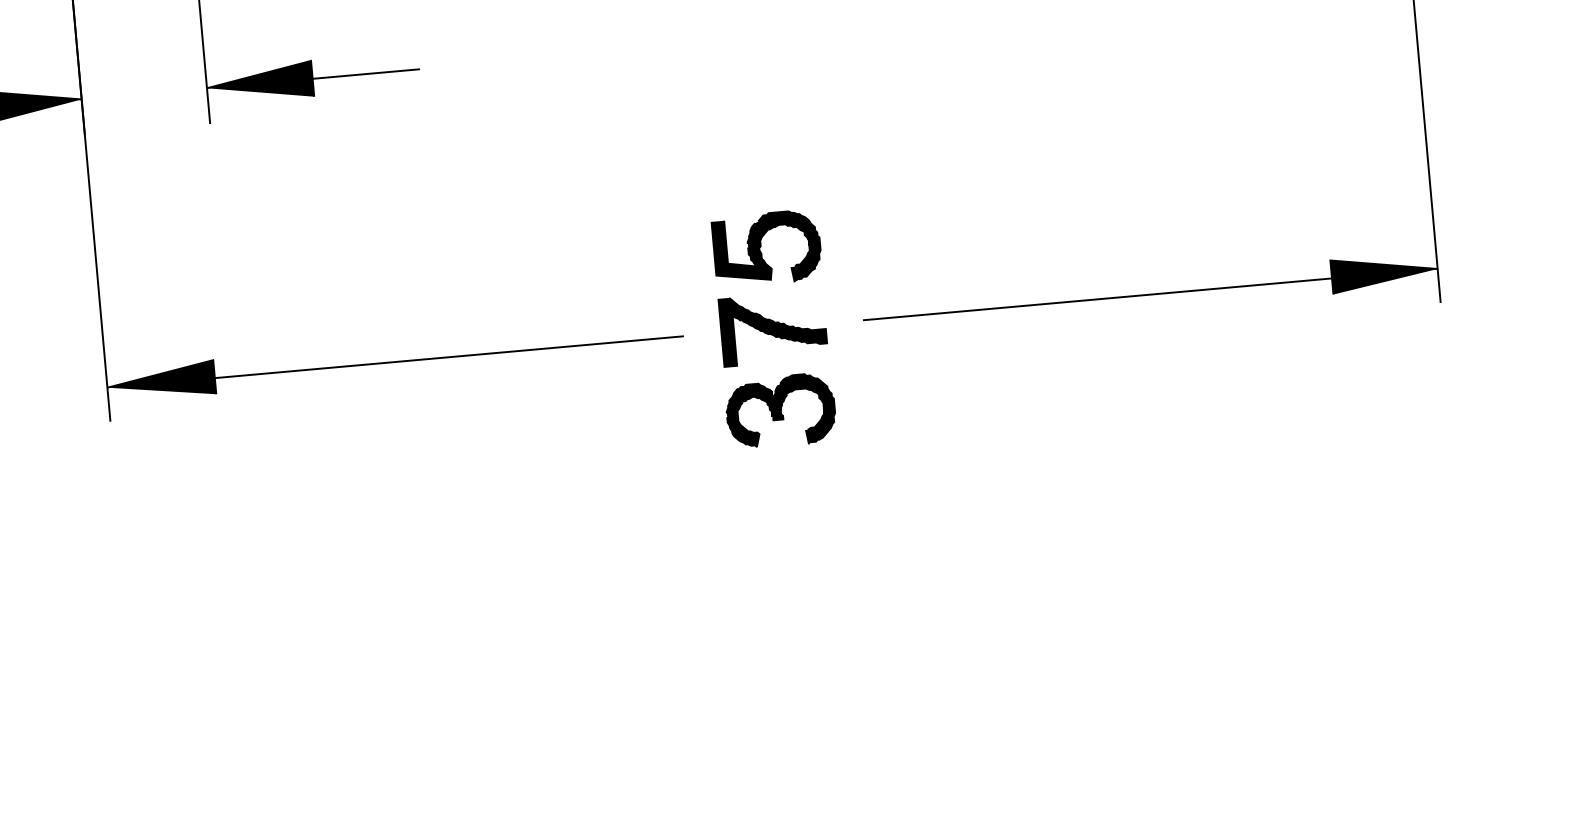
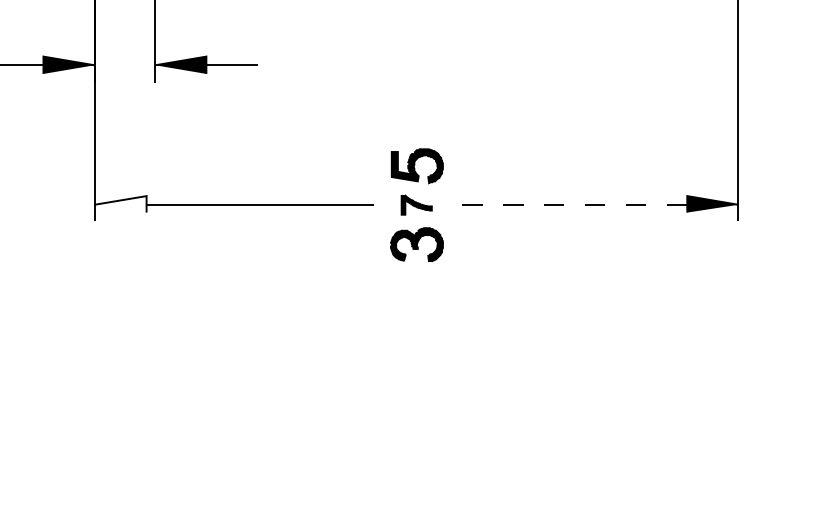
line: (1096, 298) -> (573, 204), solid -> dashed
part: (772, 327) -> (416, 204), size x0.6
fill: (160, 382) -> (120, 204), removed

